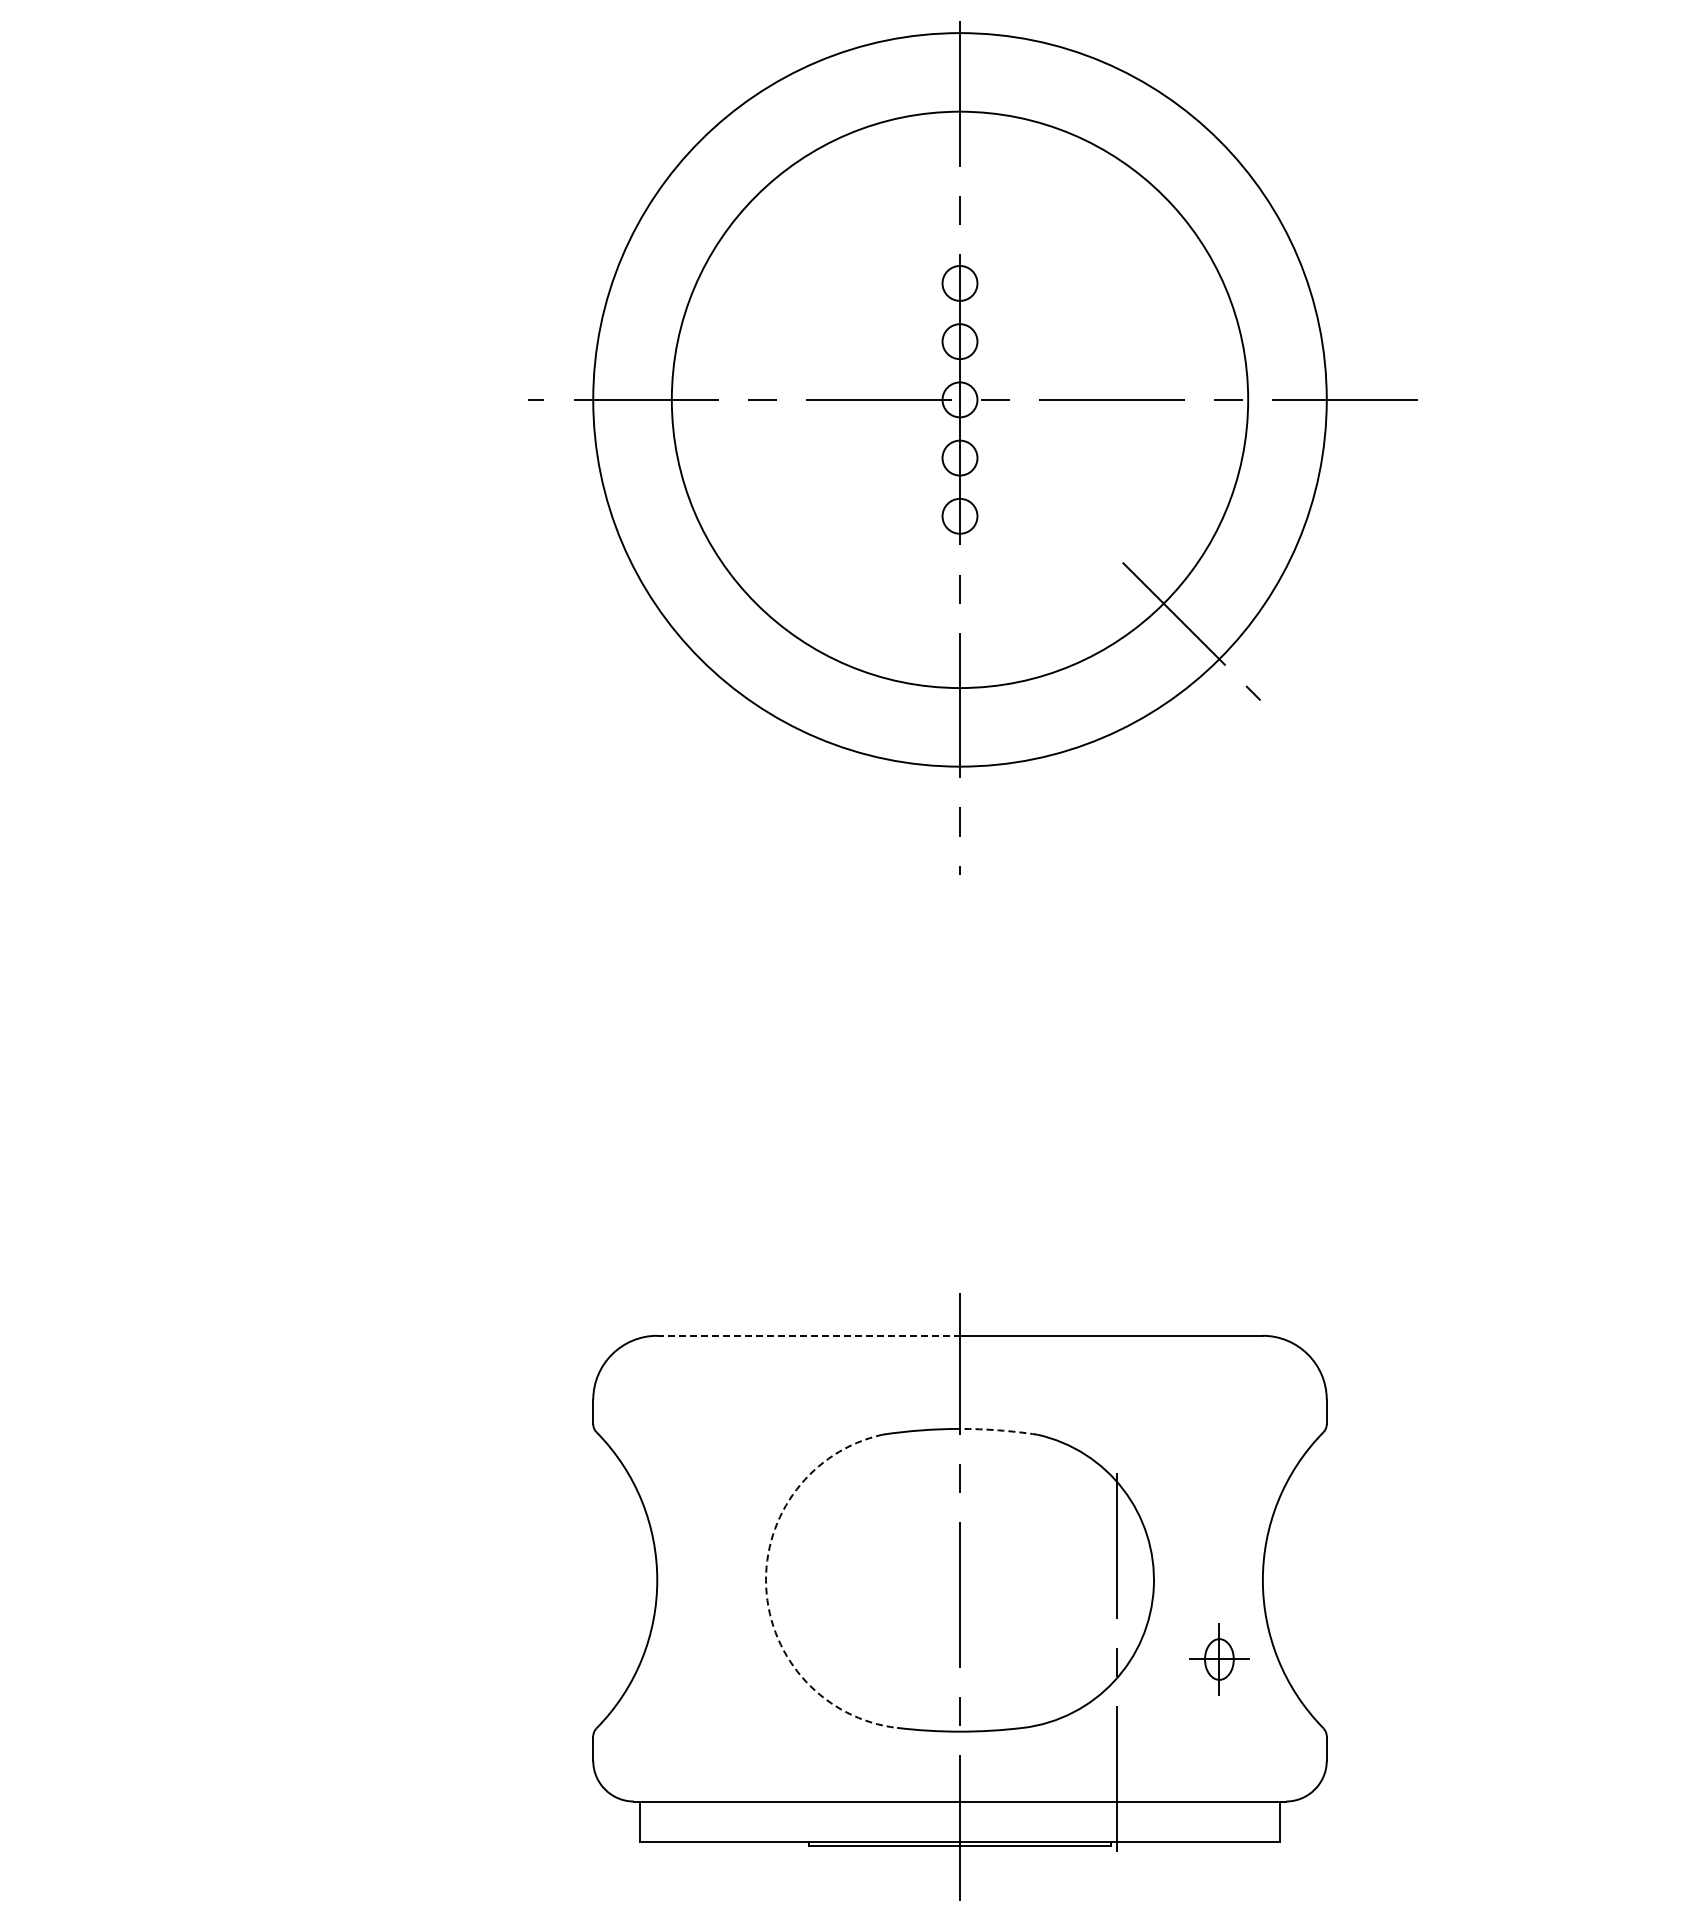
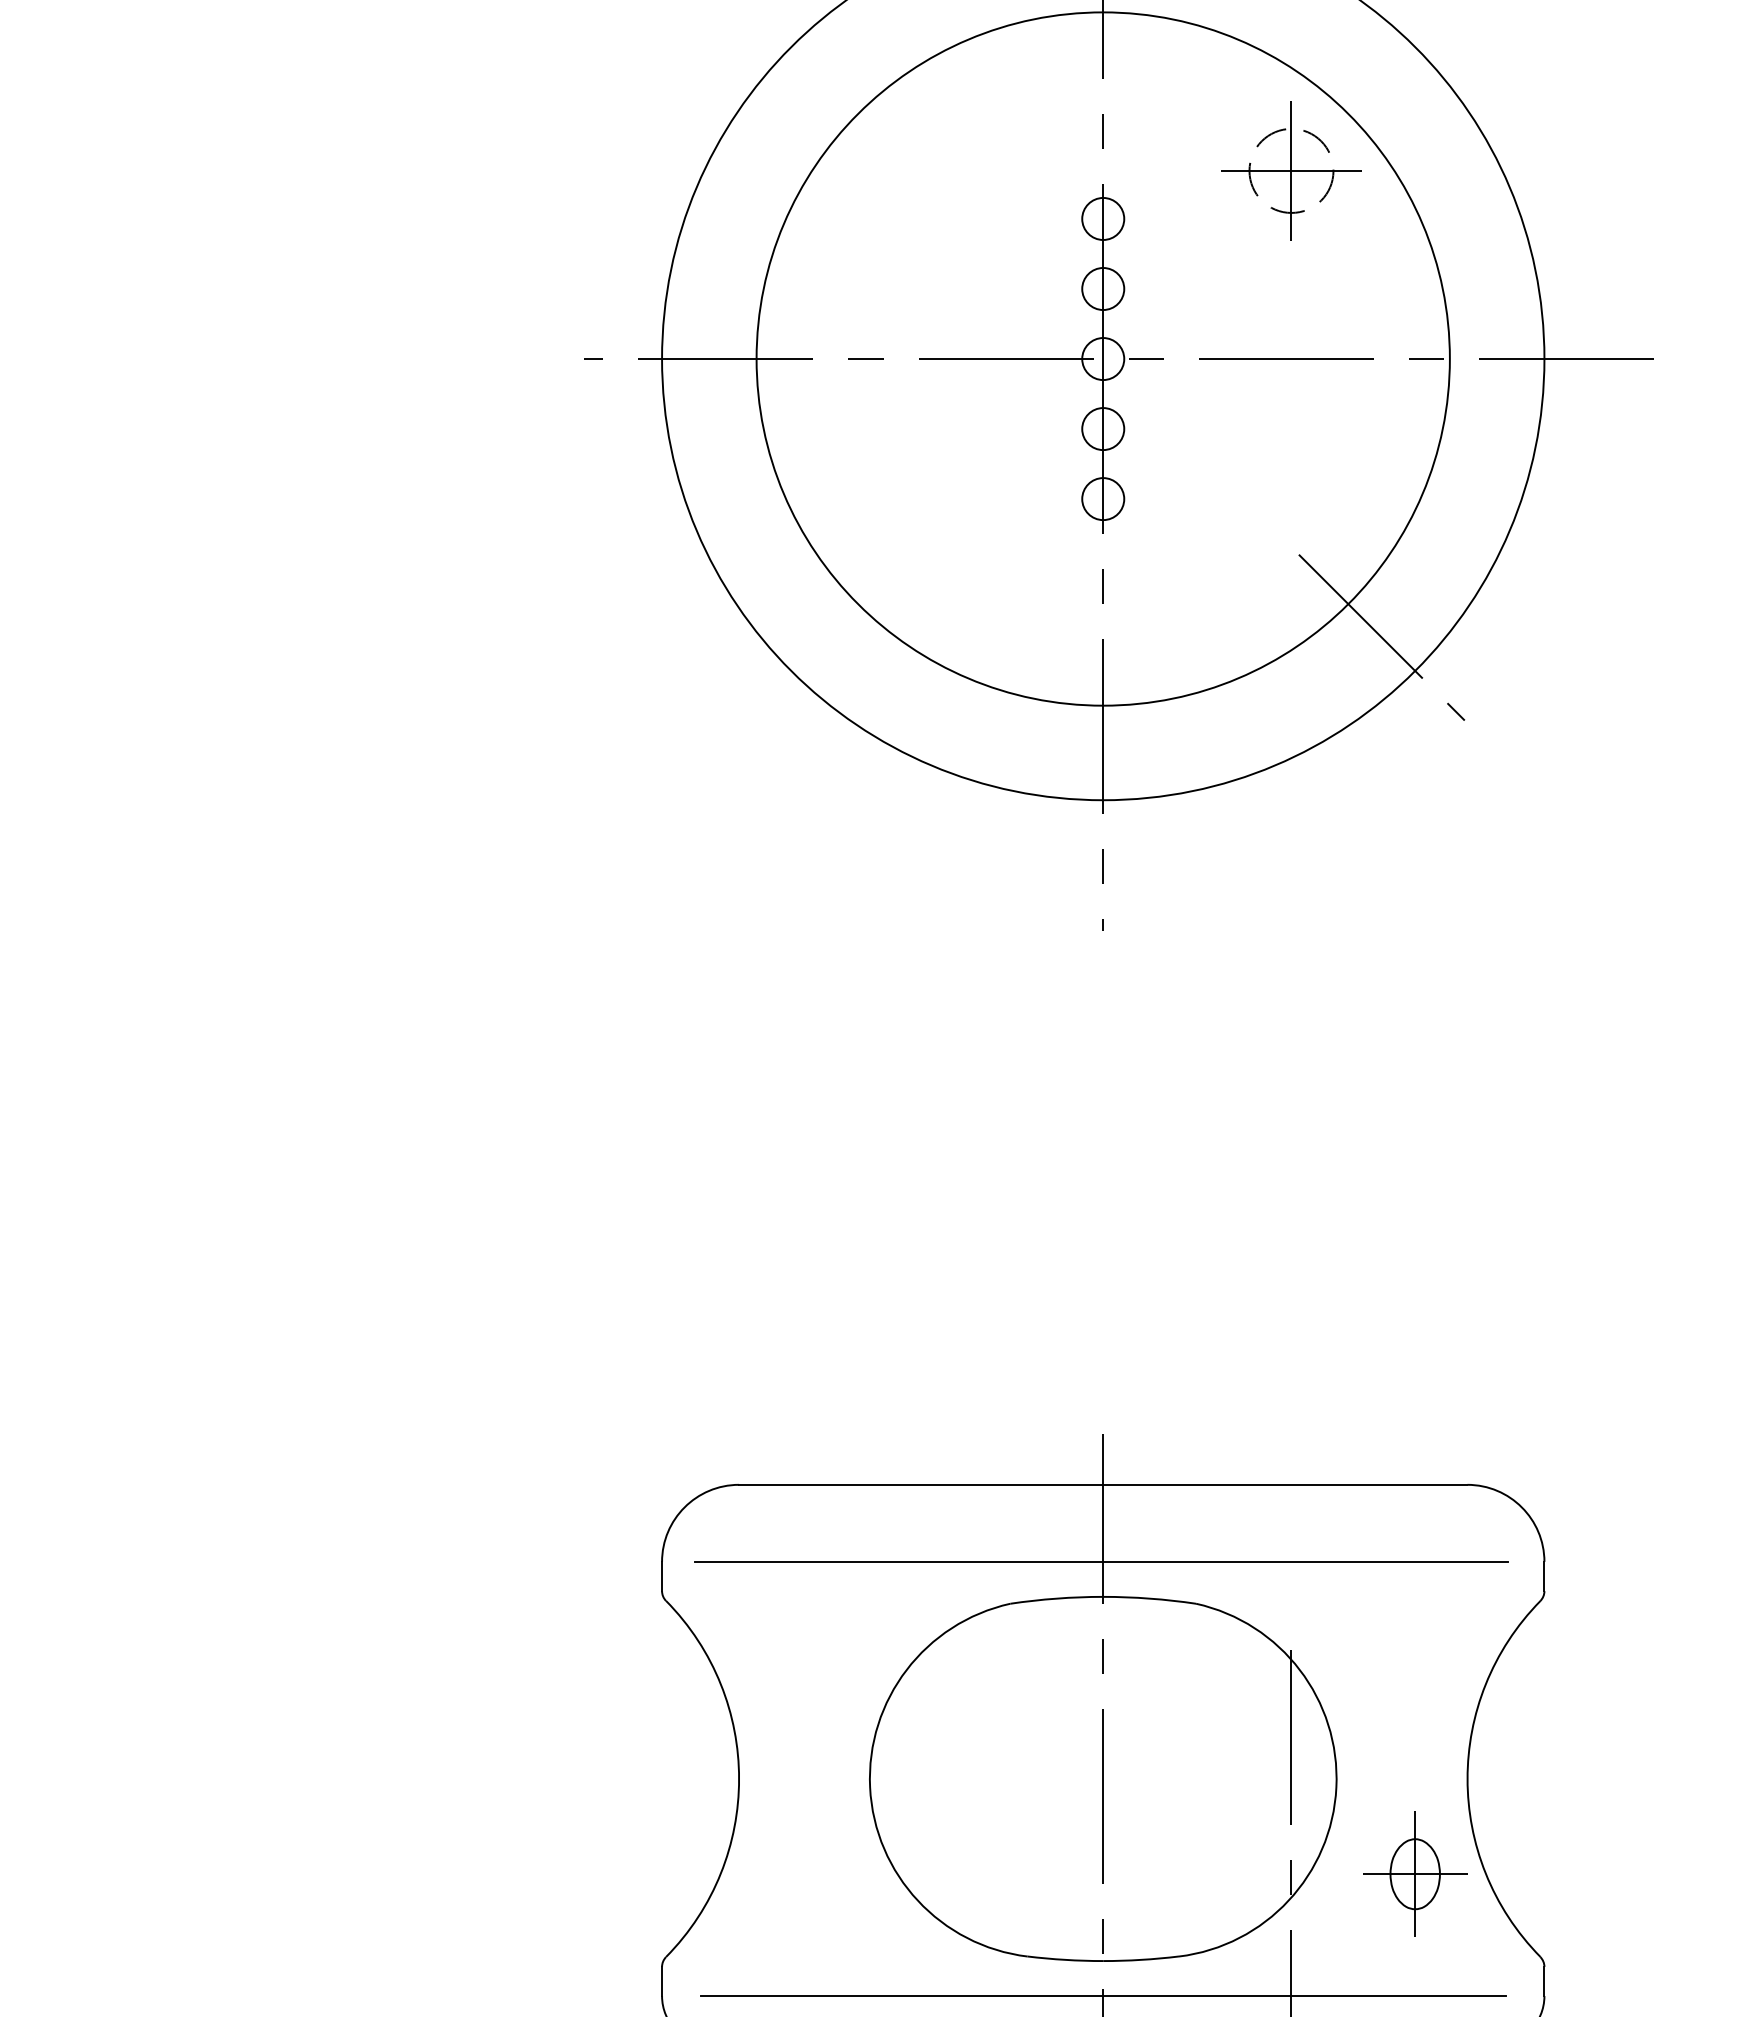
part: (1116, 243) -> (1291, 170), added
line: (809, 1335) -> (922, 1484), dashed -> solid
line: (958, 1399) -> (1101, 1561), added
arc: (998, 1430) -> (1149, 1598), dashed -> solid
arc: (766, 1587) -> (870, 1787), dashed -> solid
part: (1219, 1659) -> (1415, 1874), size x1.43
line: (959, 1760) -> (1102, 1995), added

